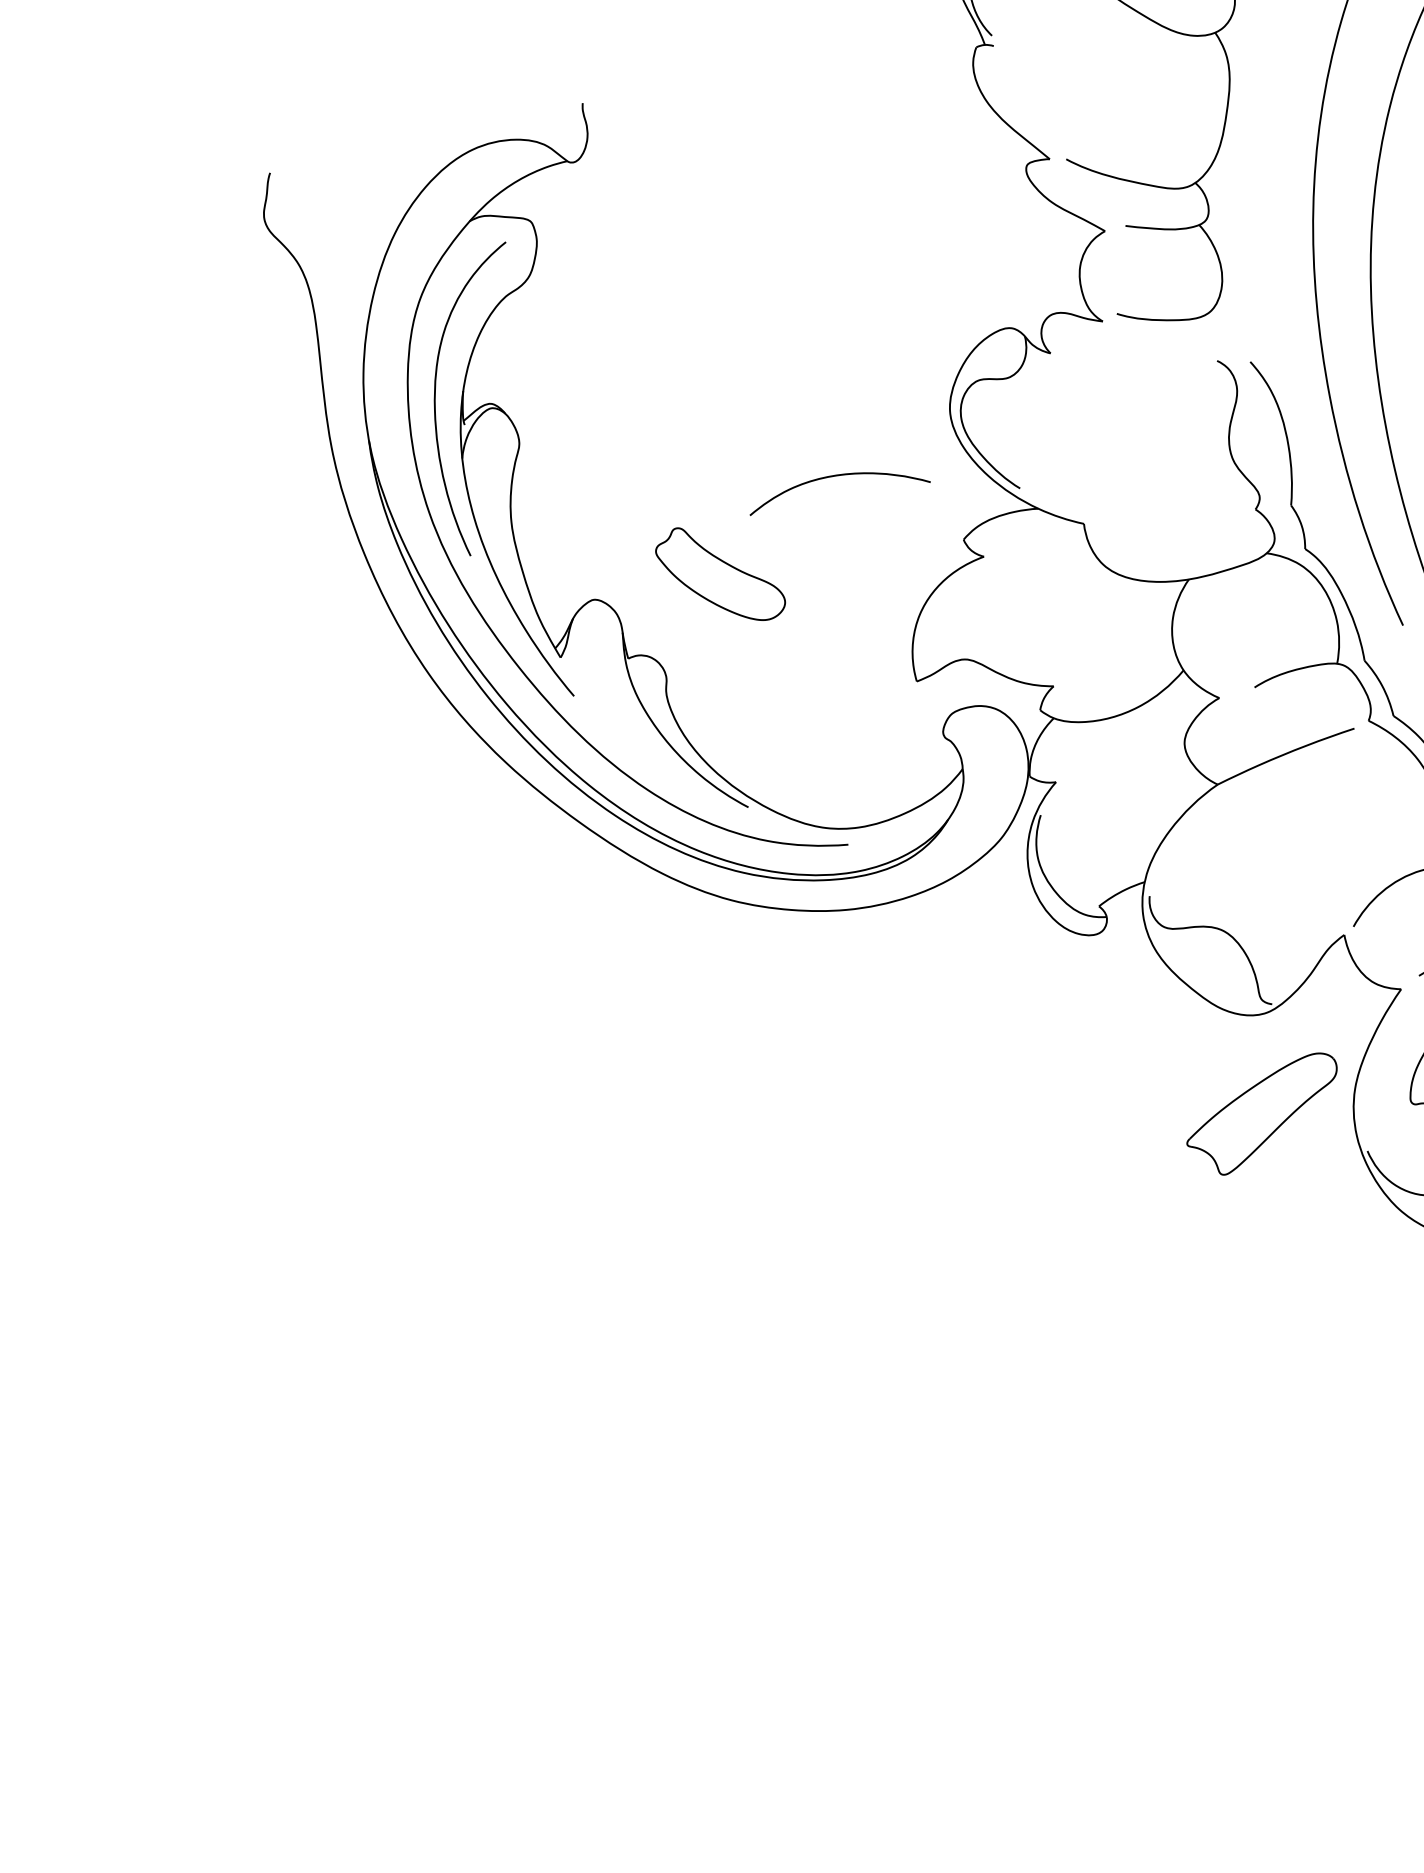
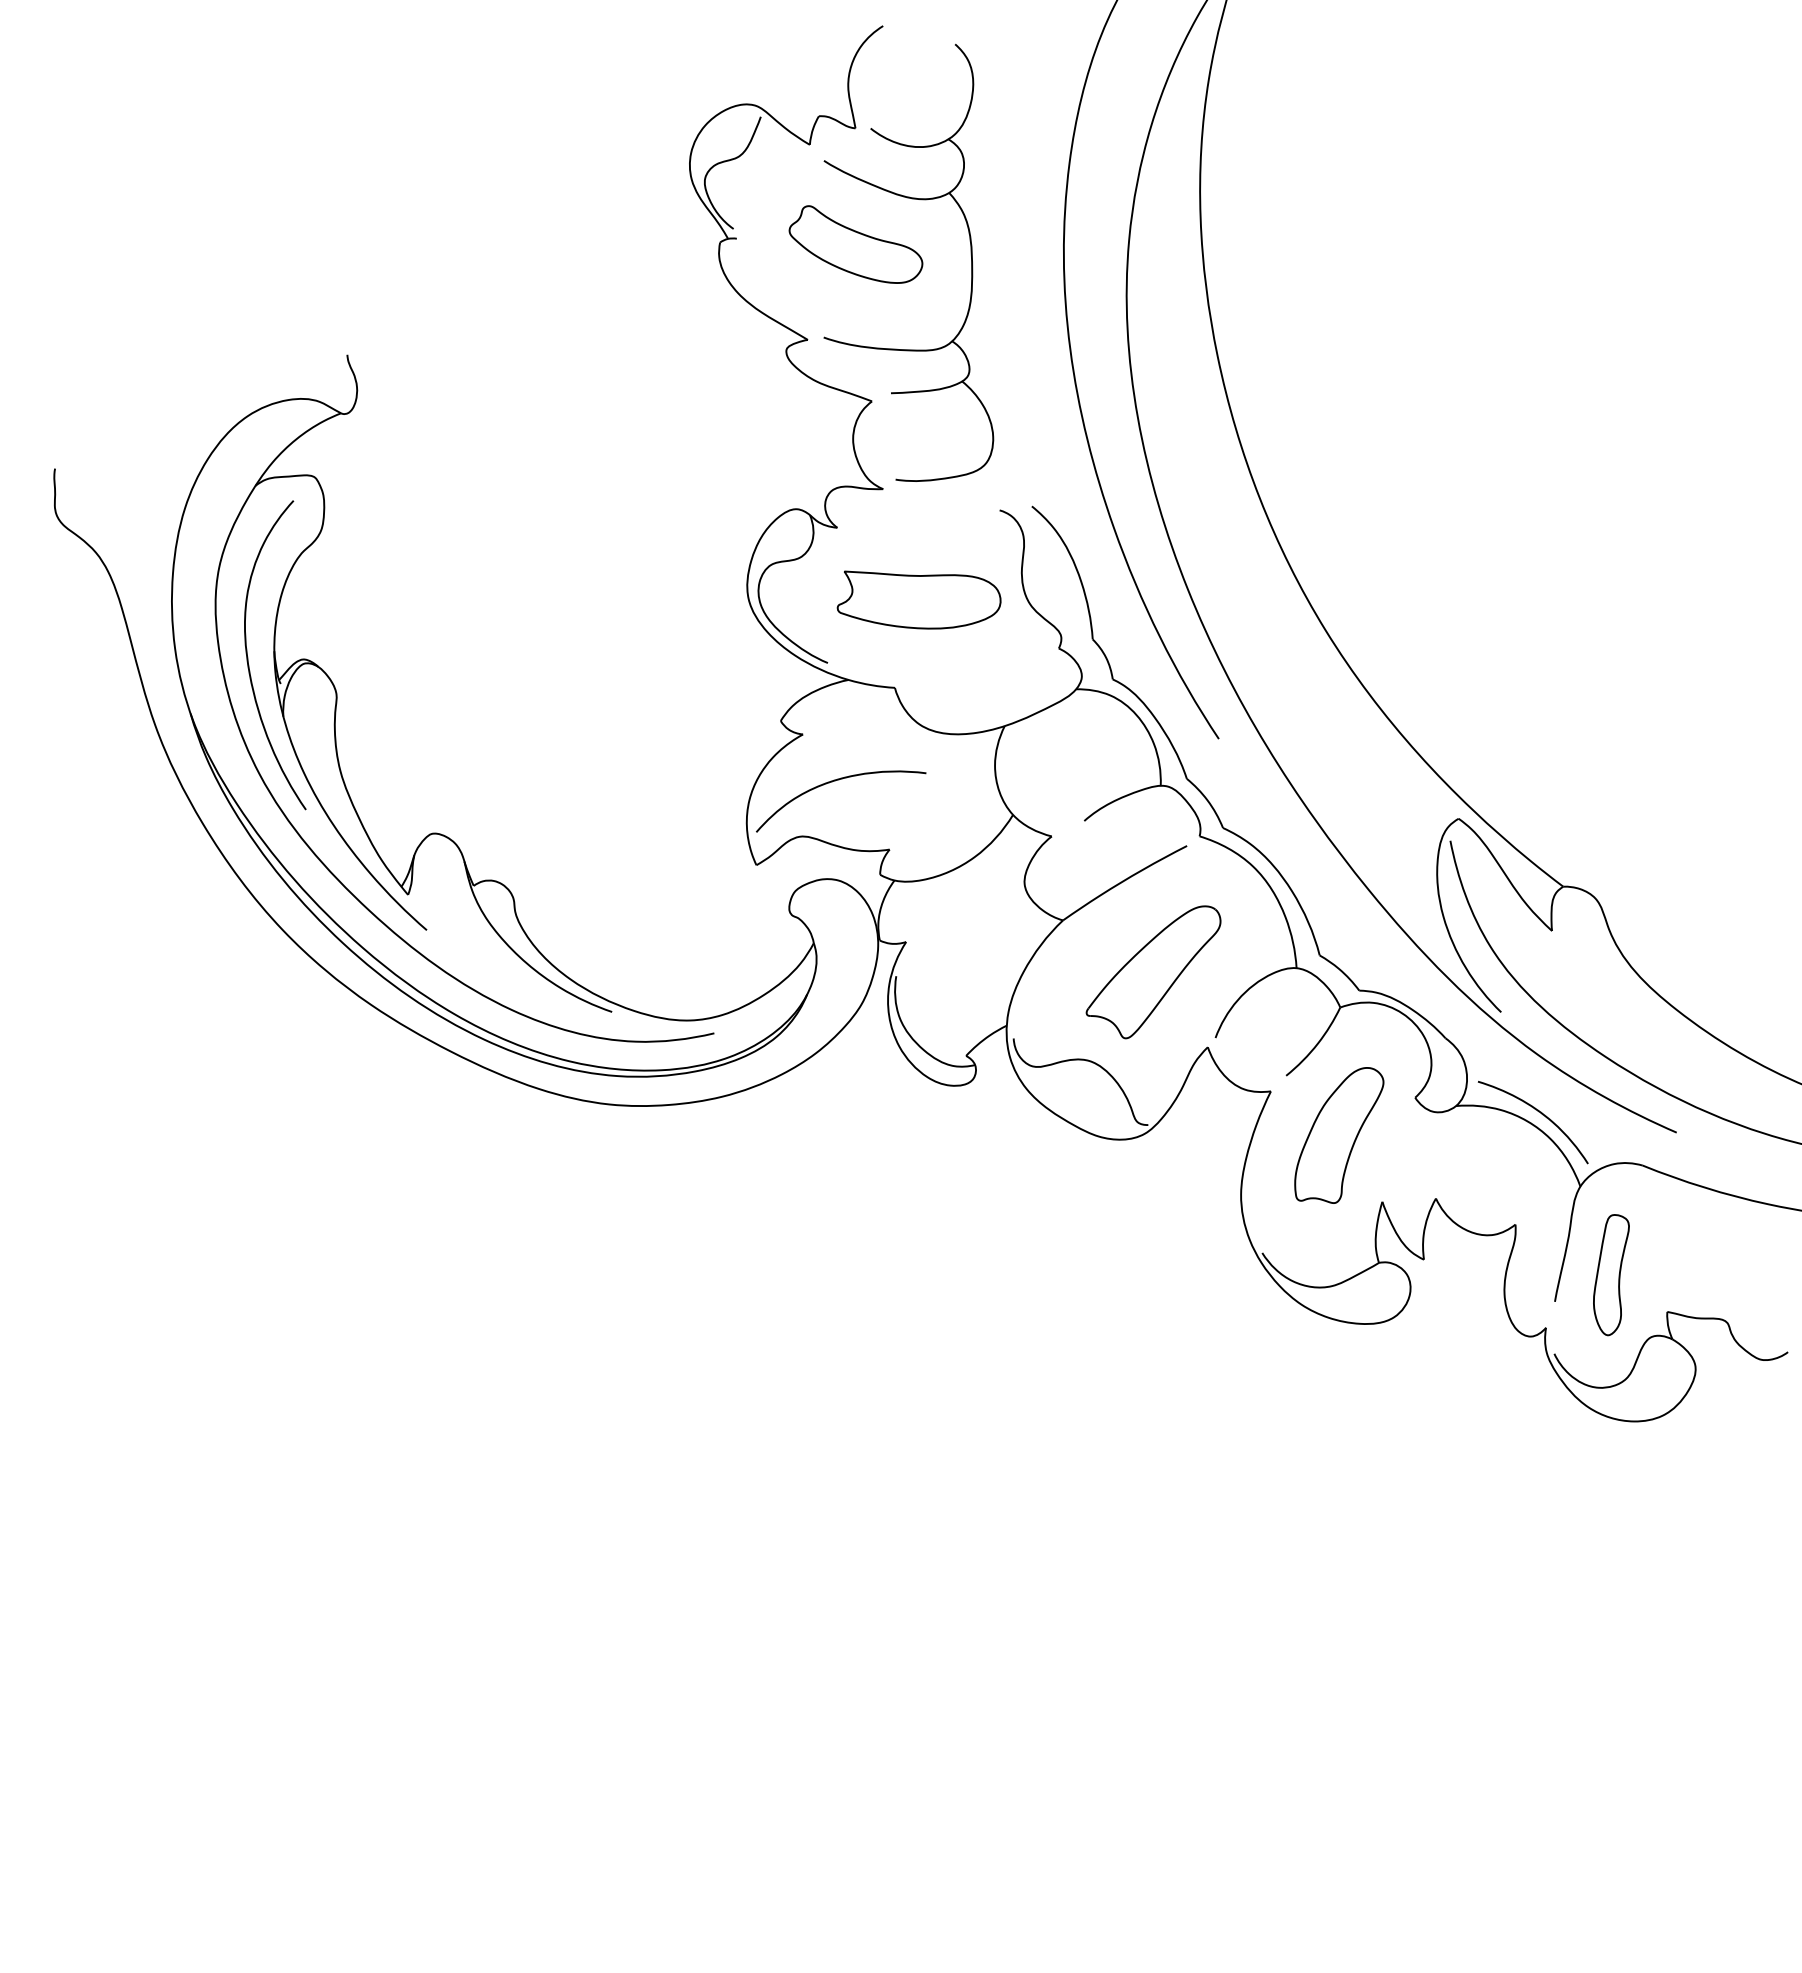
part: (1121, 438) -> (918, 599), added
curve: (837, 476) -> (835, 781), moved
part: (720, 574) -> (855, 244), moved
part: (1261, 1112) -> (1153, 972), moved

